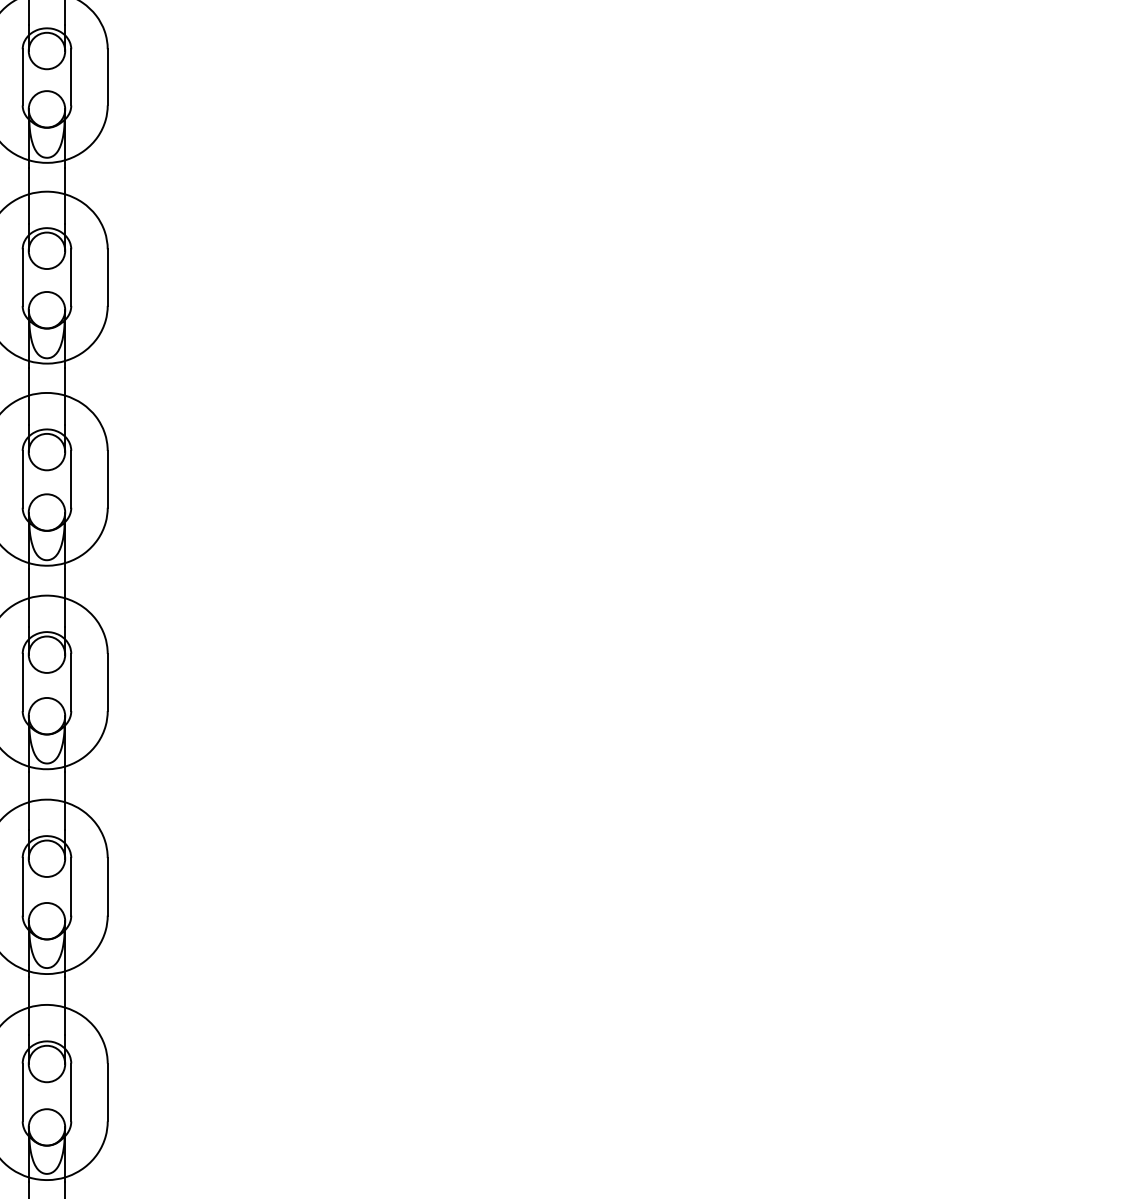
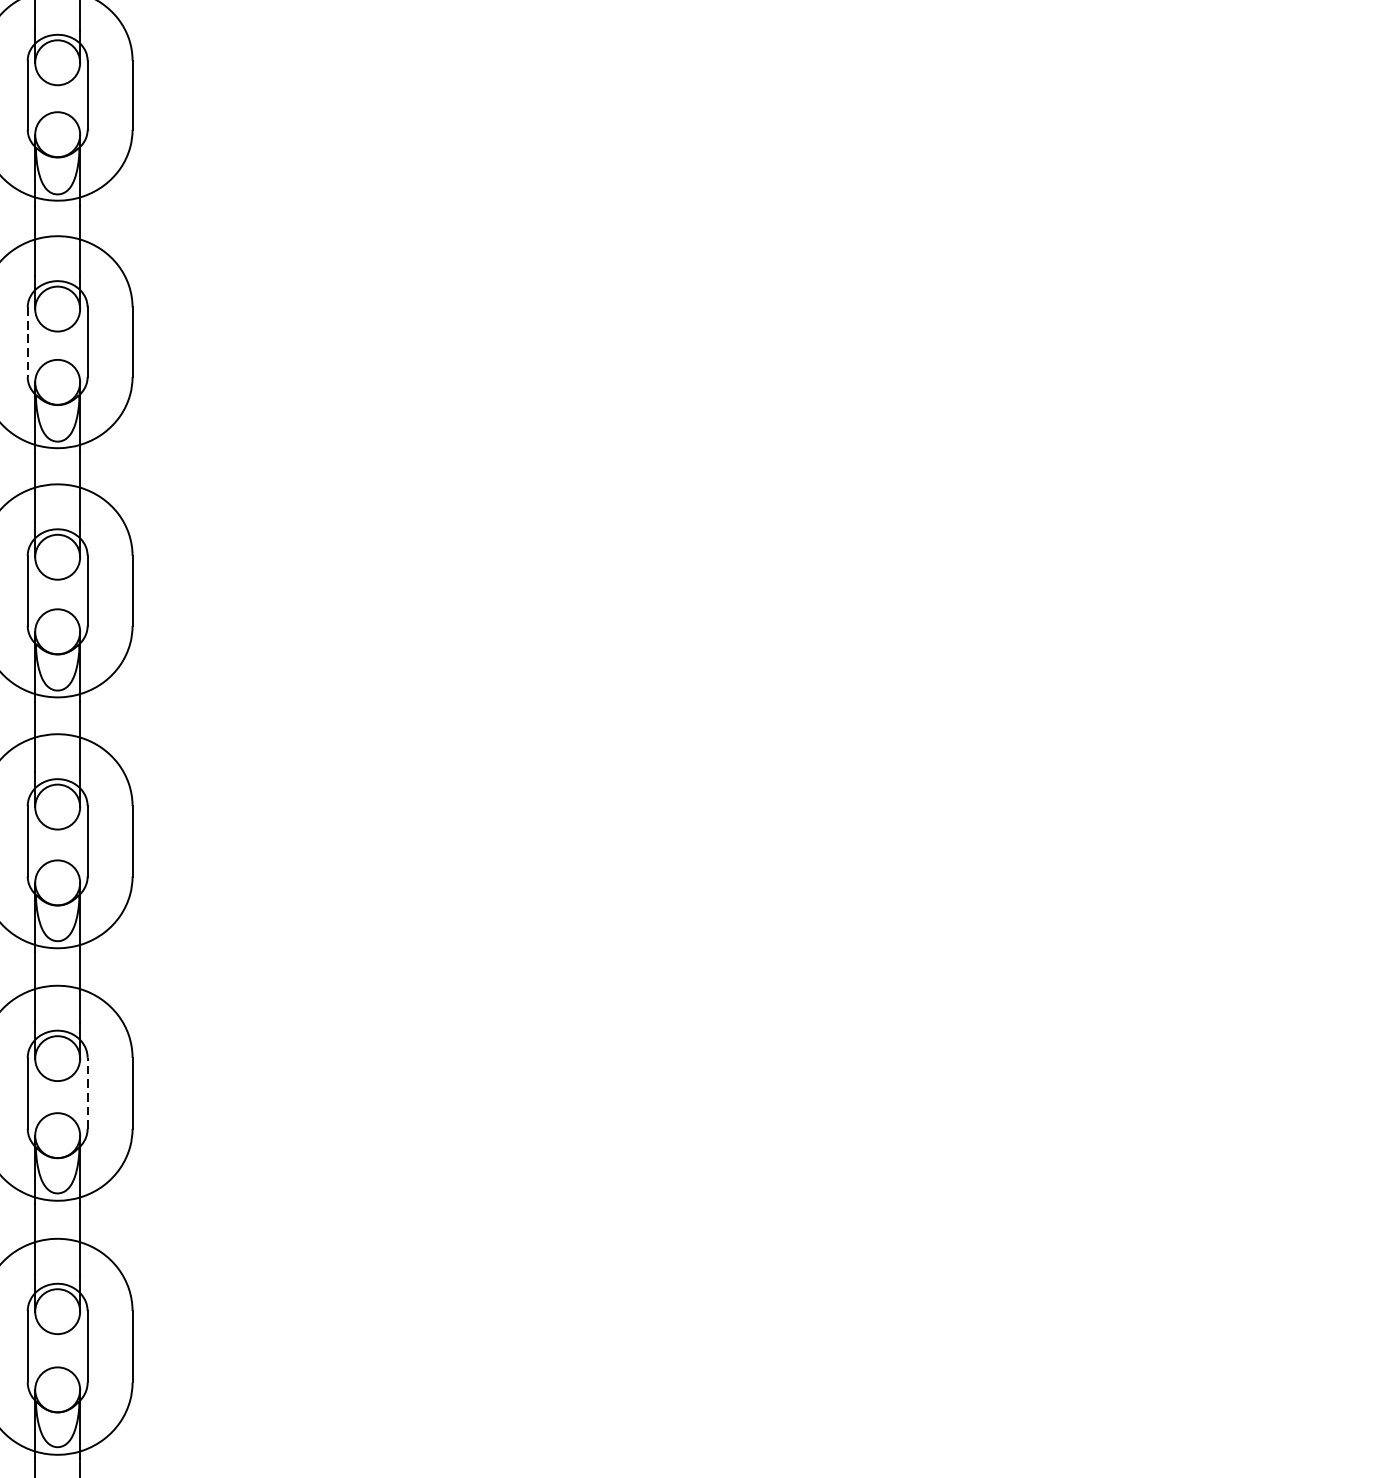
line: (22, 278) -> (27, 343), solid -> dashed
line: (71, 886) -> (87, 1092), solid -> dashed

